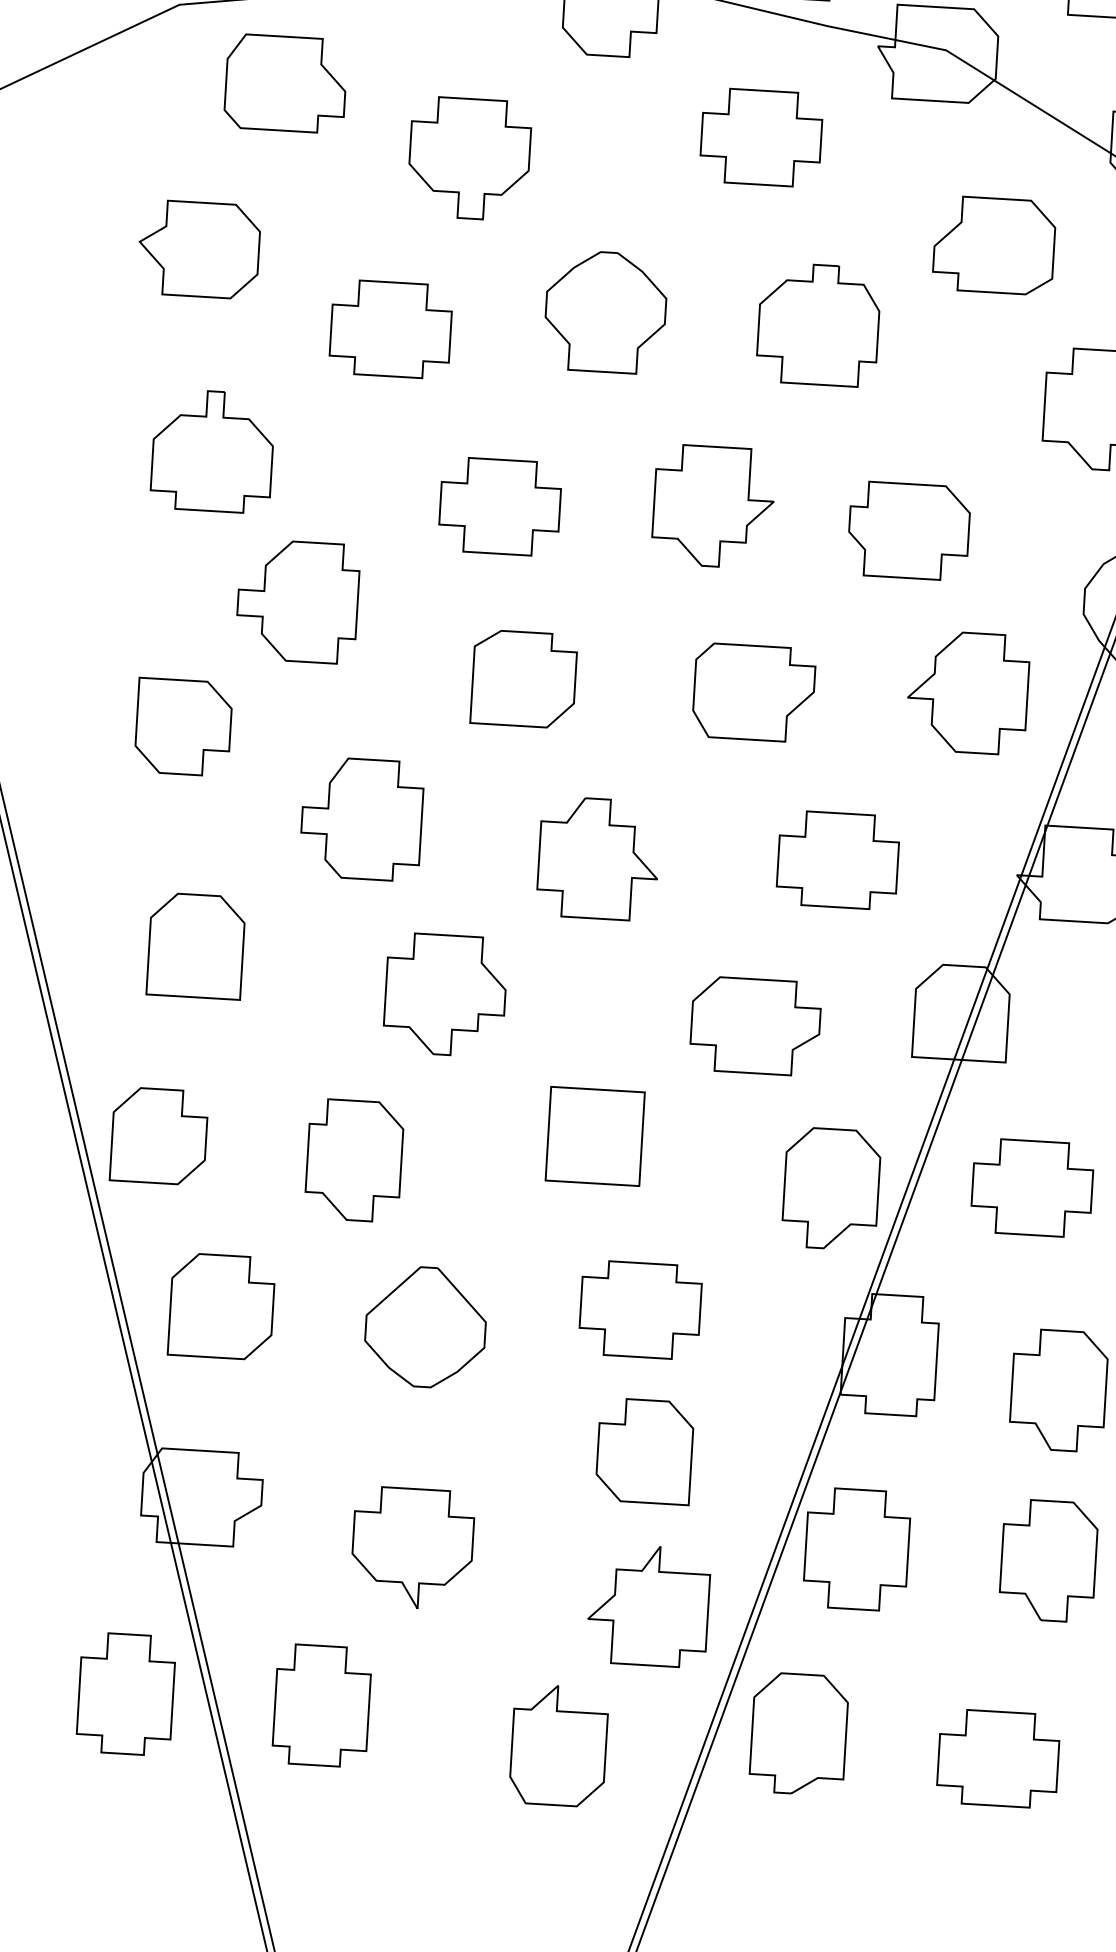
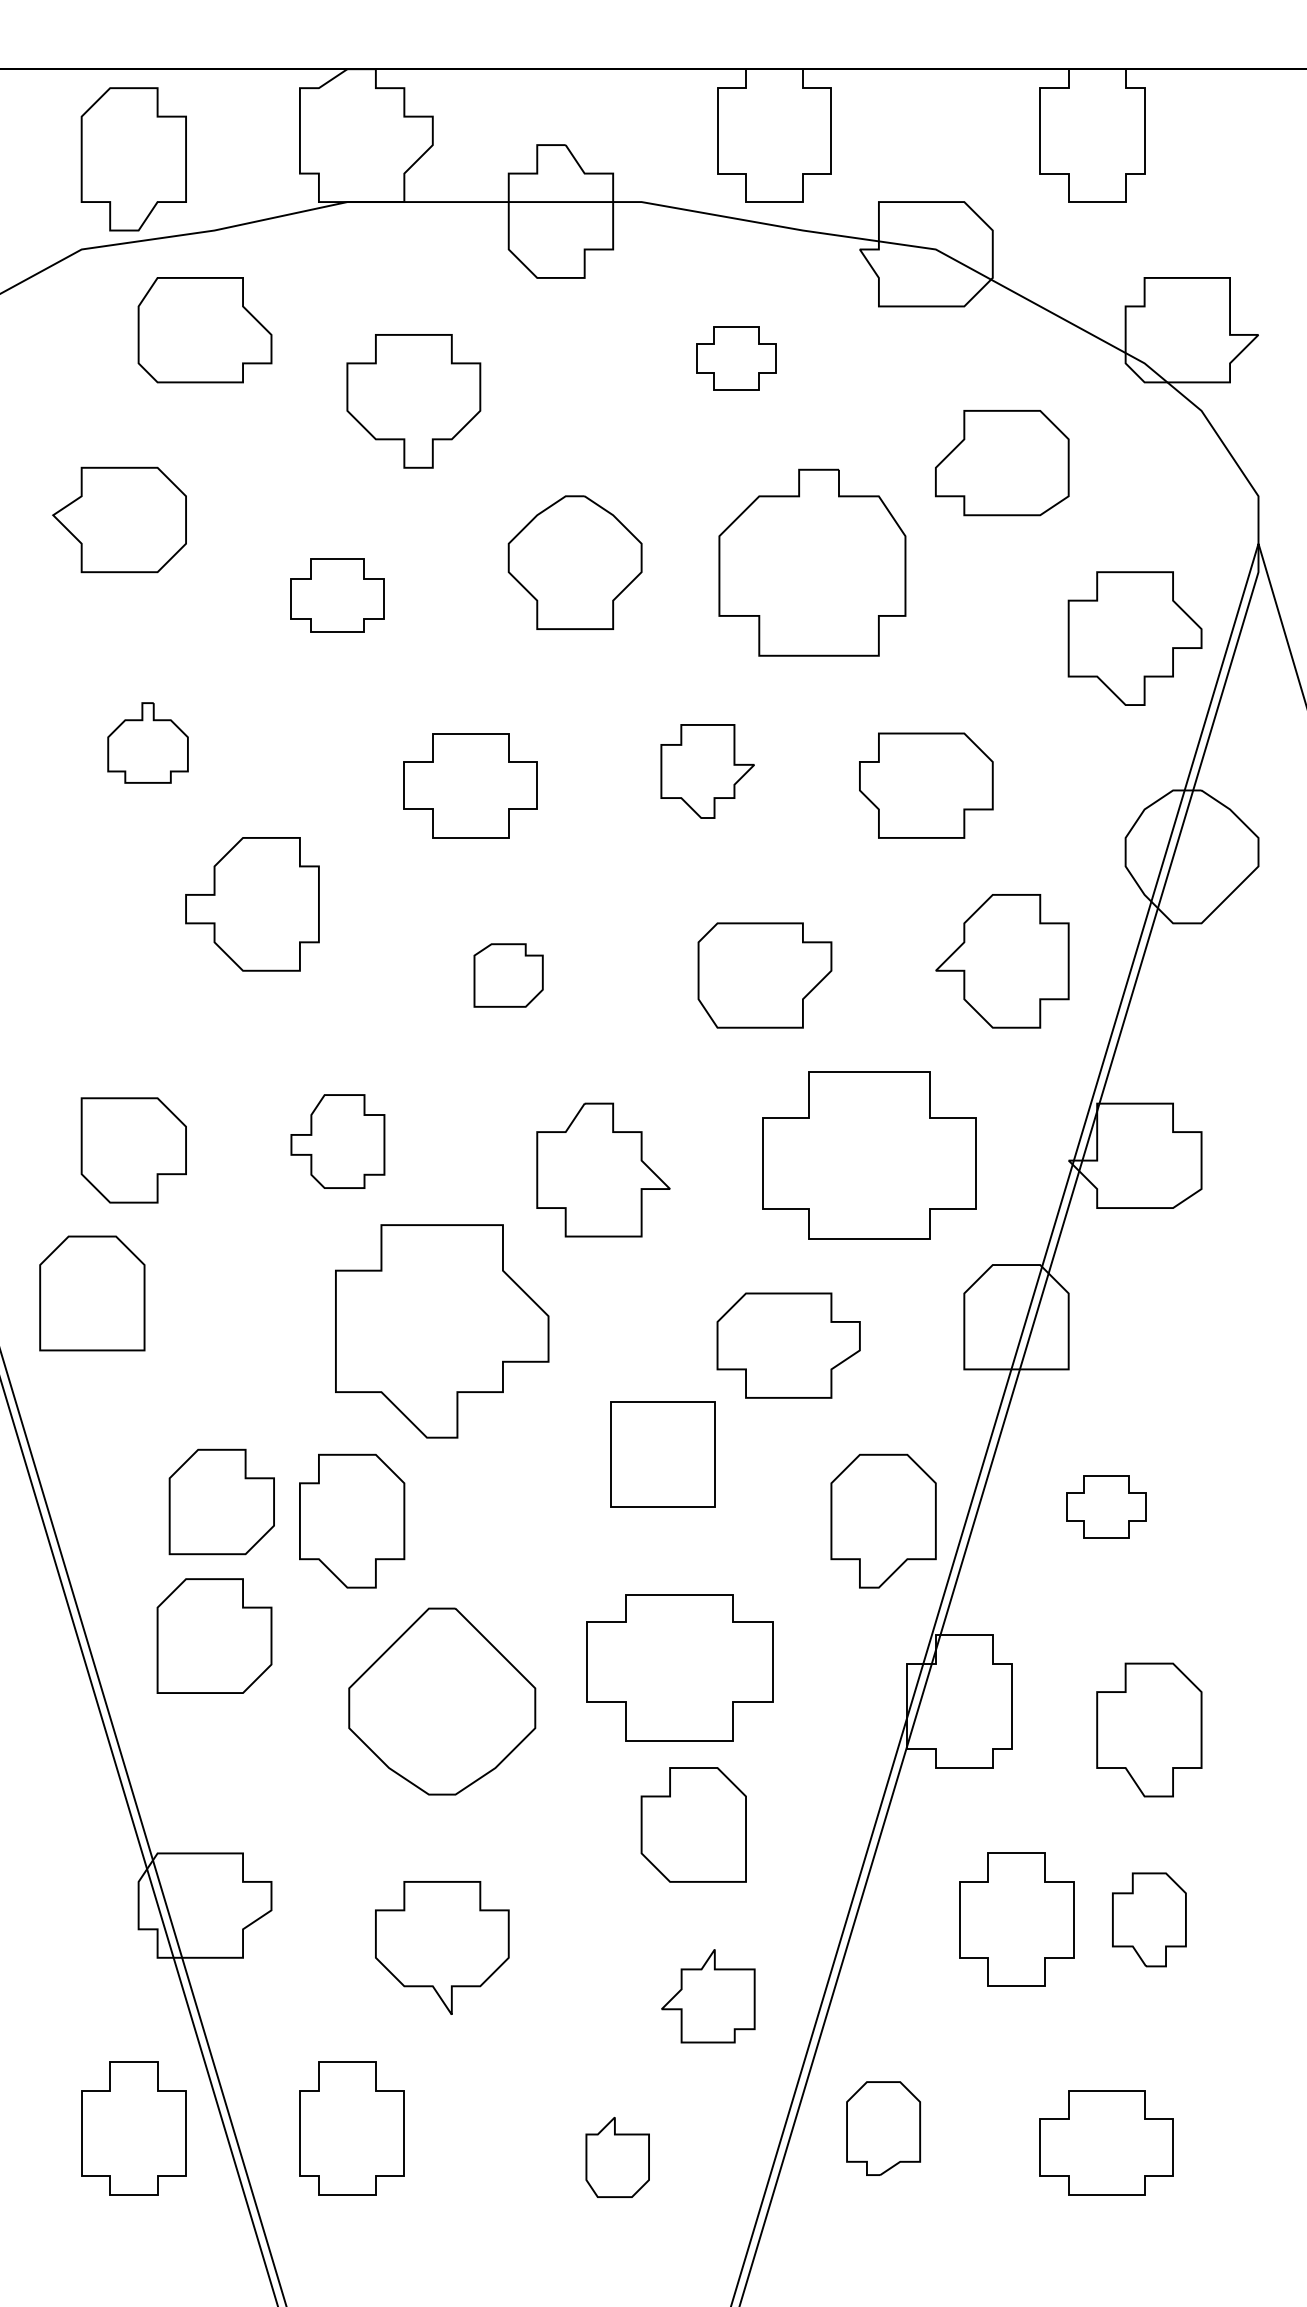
part: (761, 137) -> (736, 358), size x0.6
part: (818, 324) -> (812, 562), size x1.4
part: (390, 328) -> (337, 595), size x0.7
part: (212, 450) -> (147, 742), size x0.6
part: (713, 506) -> (707, 771), size x0.7
part: (523, 679) -> (508, 975), size x0.6
part: (183, 727) -> (133, 1150), moved
part: (361, 819) -> (337, 1141), size x0.7
part: (838, 859) -> (869, 1155), size x1.6
part: (196, 946) -> (92, 1293), moved
part: (445, 995) -> (442, 1331), size x1.6
part: (158, 1135) -> (221, 1501), moved
part: (594, 1136) -> (662, 1454), moved
part: (1032, 1187) -> (1106, 1506), size x0.6
part: (221, 1306) -> (214, 1635), moved
part: (640, 1310) -> (679, 1668), size x1.4
part: (425, 1327) -> (442, 1701), size x1.4
part: (856, 1549) -> (1016, 1919), moved
part: (1048, 1560) -> (1149, 1919), size x0.7
part: (648, 1606) -> (708, 1996), size x0.7
part: (798, 1733) -> (883, 2128), size x0.7
part: (558, 1745) -> (617, 2157), size x0.6

